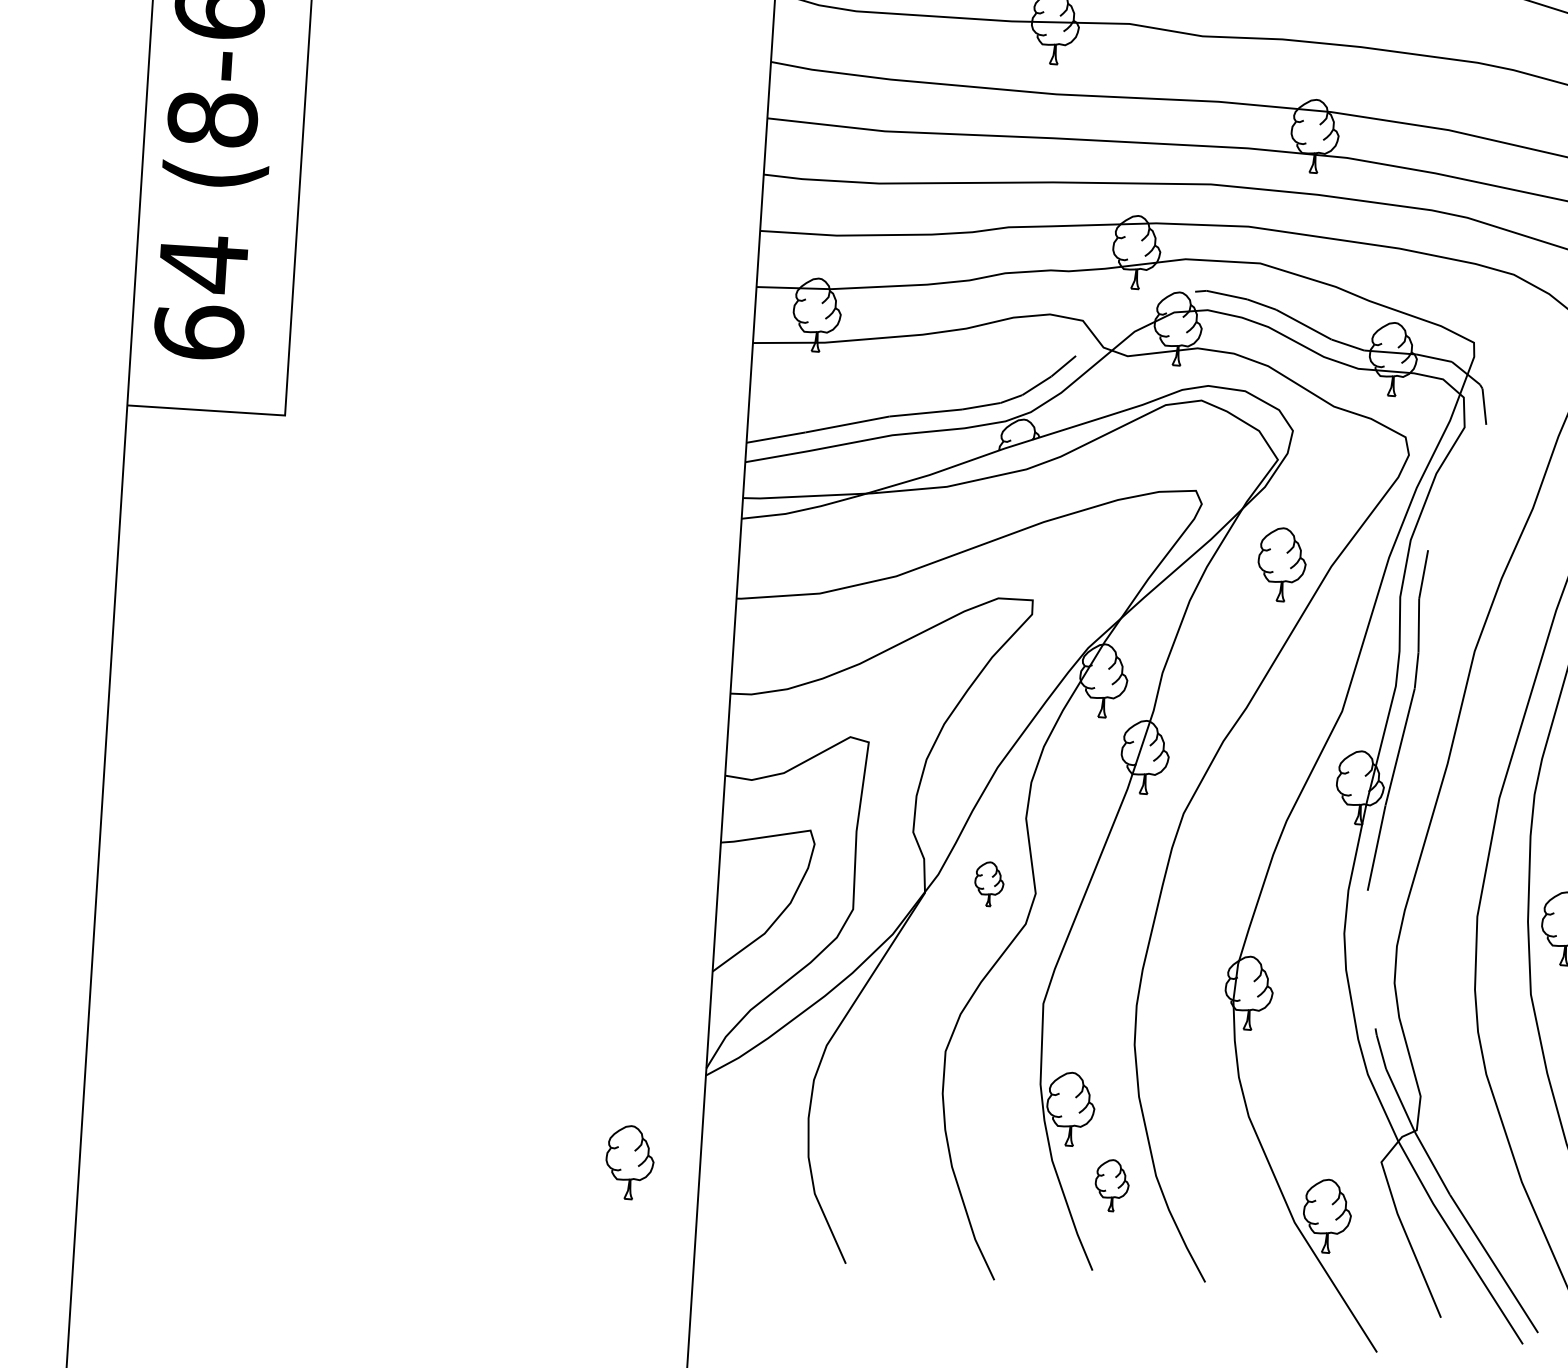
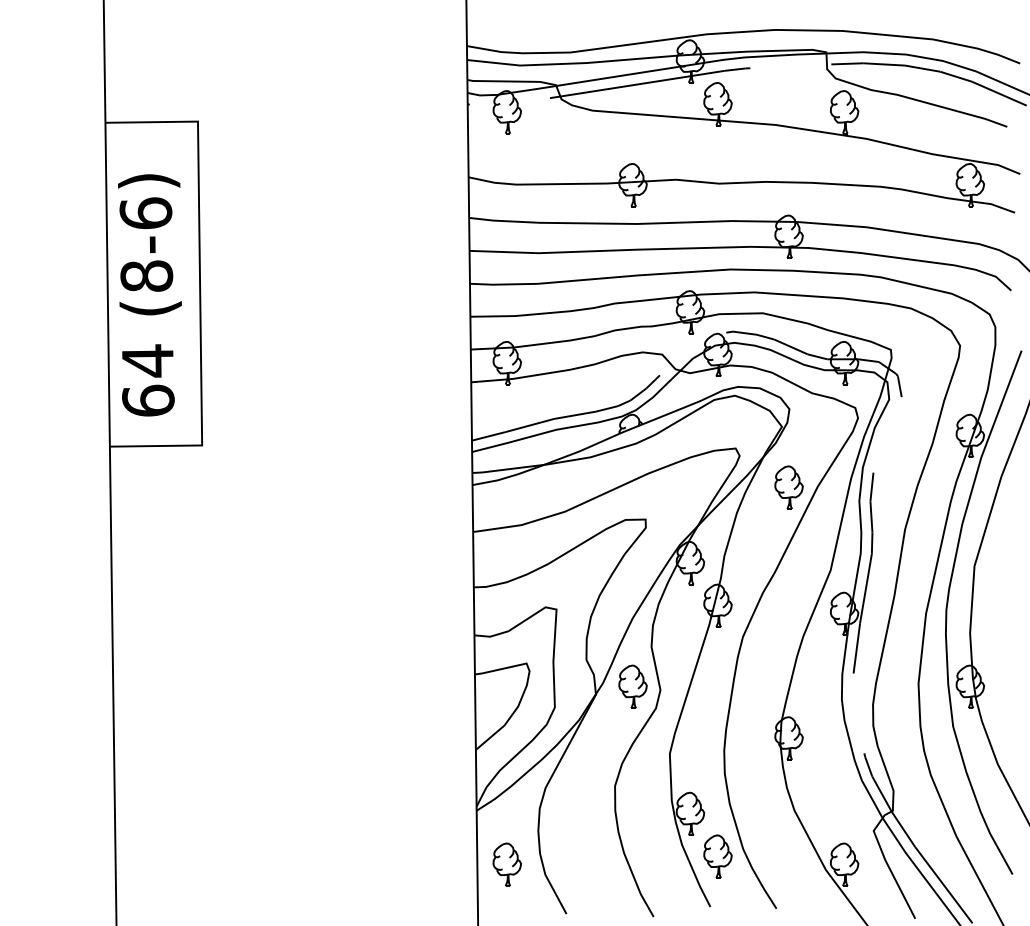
part: (988, 883) -> (632, 686), size x1.67
part: (628, 1161) -> (506, 864), moved
part: (1111, 1185) -> (717, 856), size x1.43

